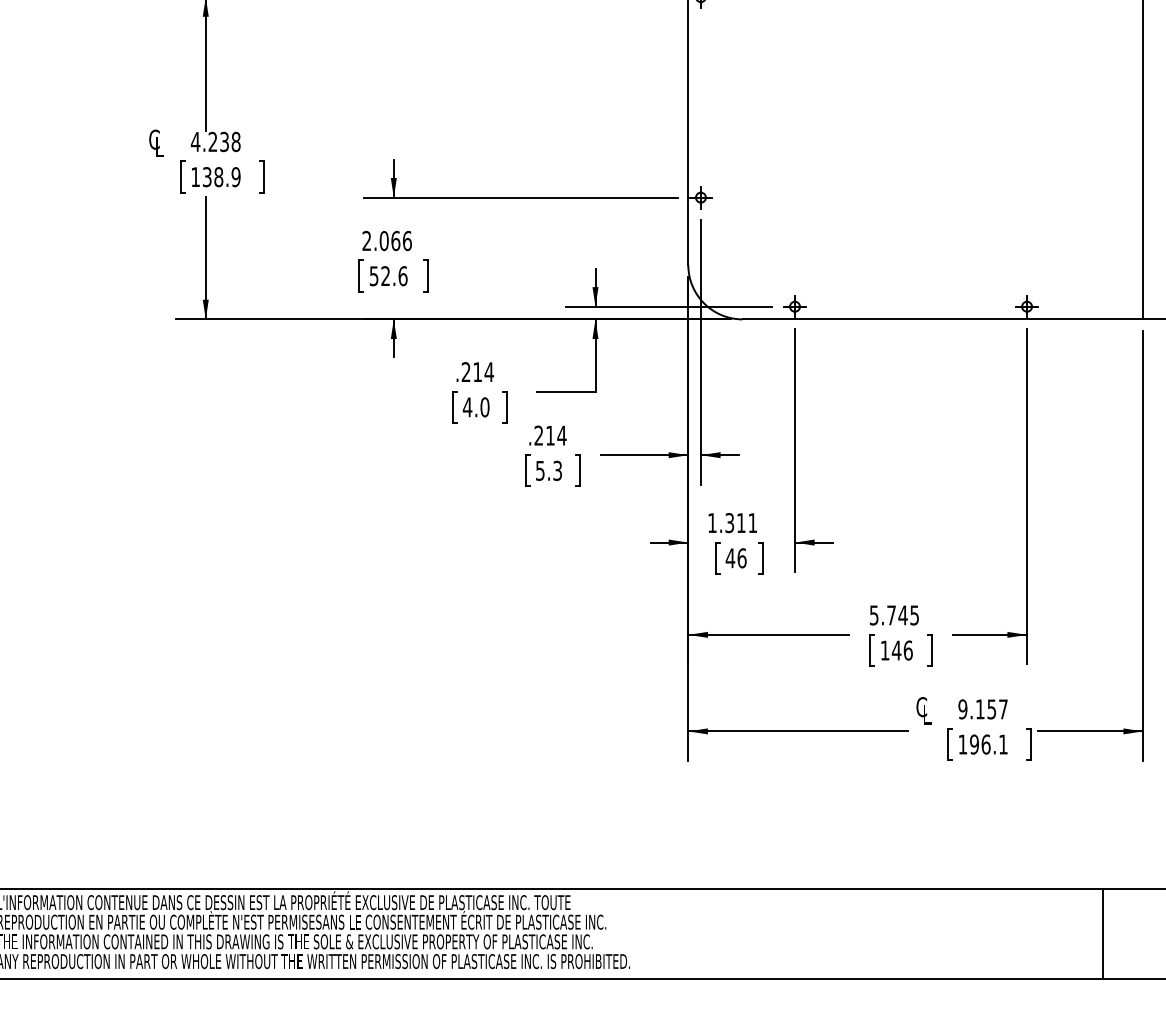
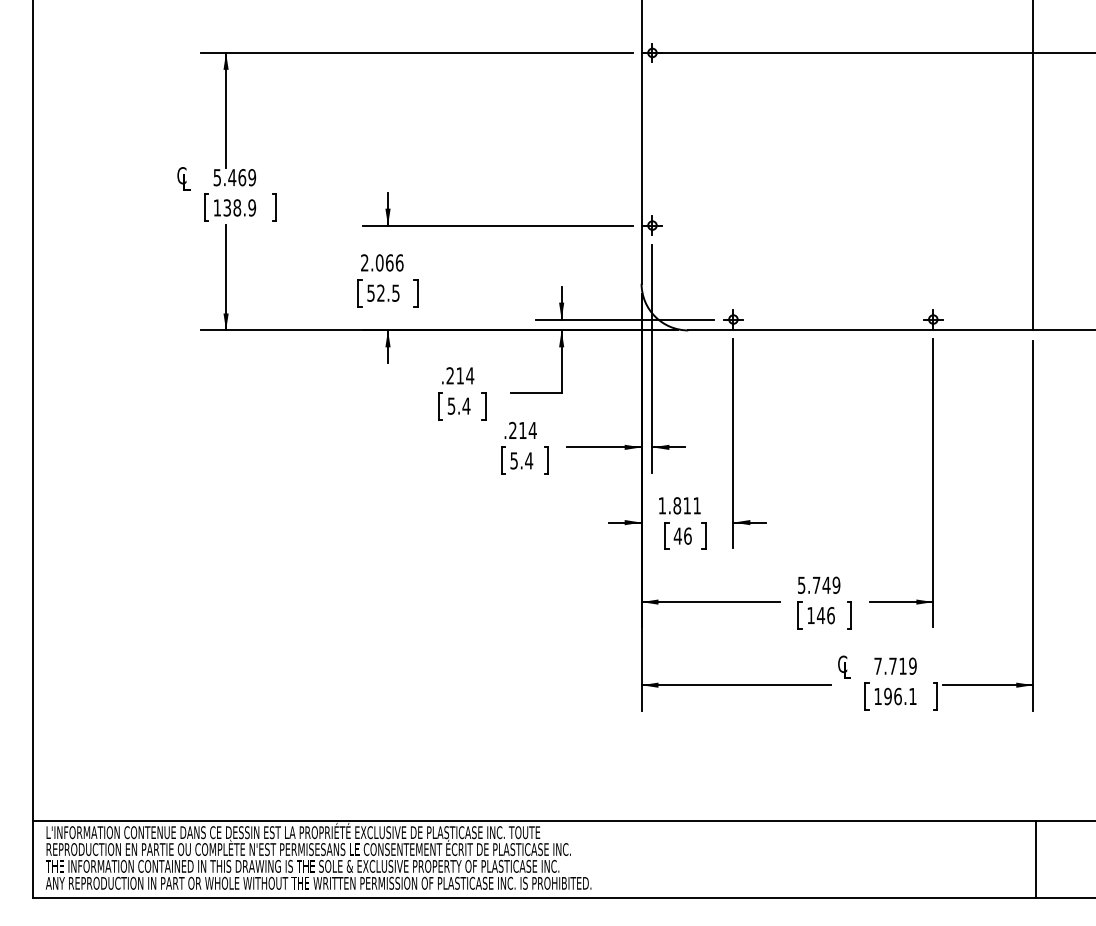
text: (215, 141) -> (234, 177), 4.238 -> 5.469
text: (402, 275) -> (395, 292), 52.6 -> 52.5
text: (475, 406) -> (458, 405), 4.0 -> 5.4
text: (558, 470) -> (529, 460), 5.3 -> 5.4
text: (730, 522) -> (677, 505), 1.311 -> 1.811
text: (914, 614) -> (836, 584), 5.745 -> 5.749
text: (983, 708) -> (895, 665), 9.157 -> 7.719
line: (1102, 933) -> (1035, 859), moved

